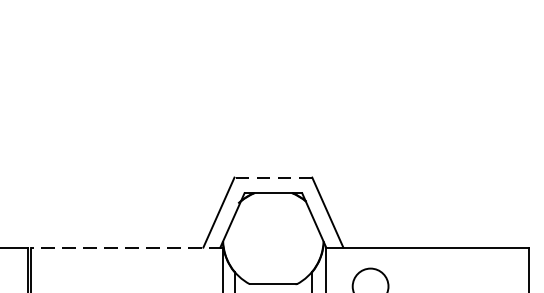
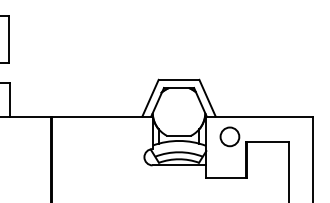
line: (272, 176) -> (178, 79), dashed -> solid
line: (125, 247) -> (101, 116), dashed -> solid

